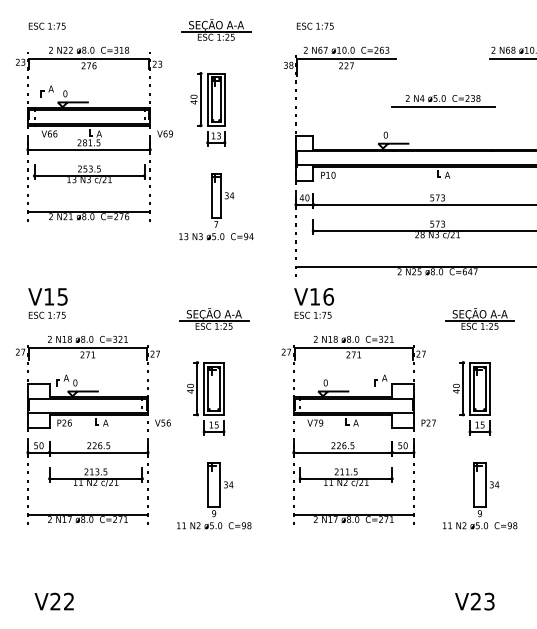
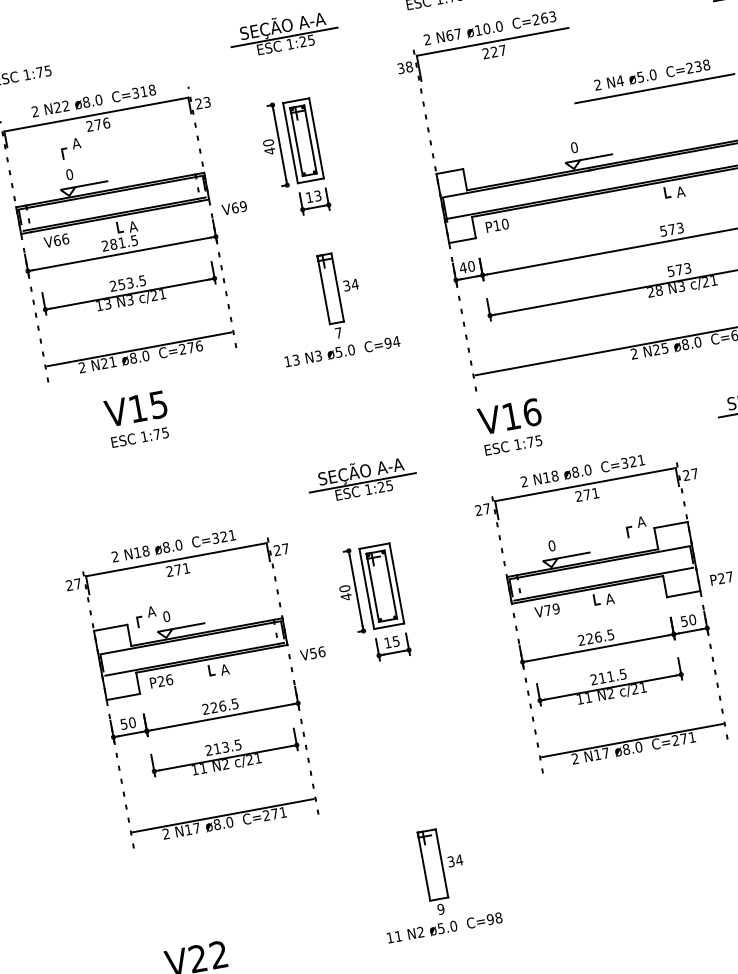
part: (46, 91) -> (69, 148), moved
text: (47, 303) -> (137, 419), moved
part: (214, 495) -> (436, 881), moved

